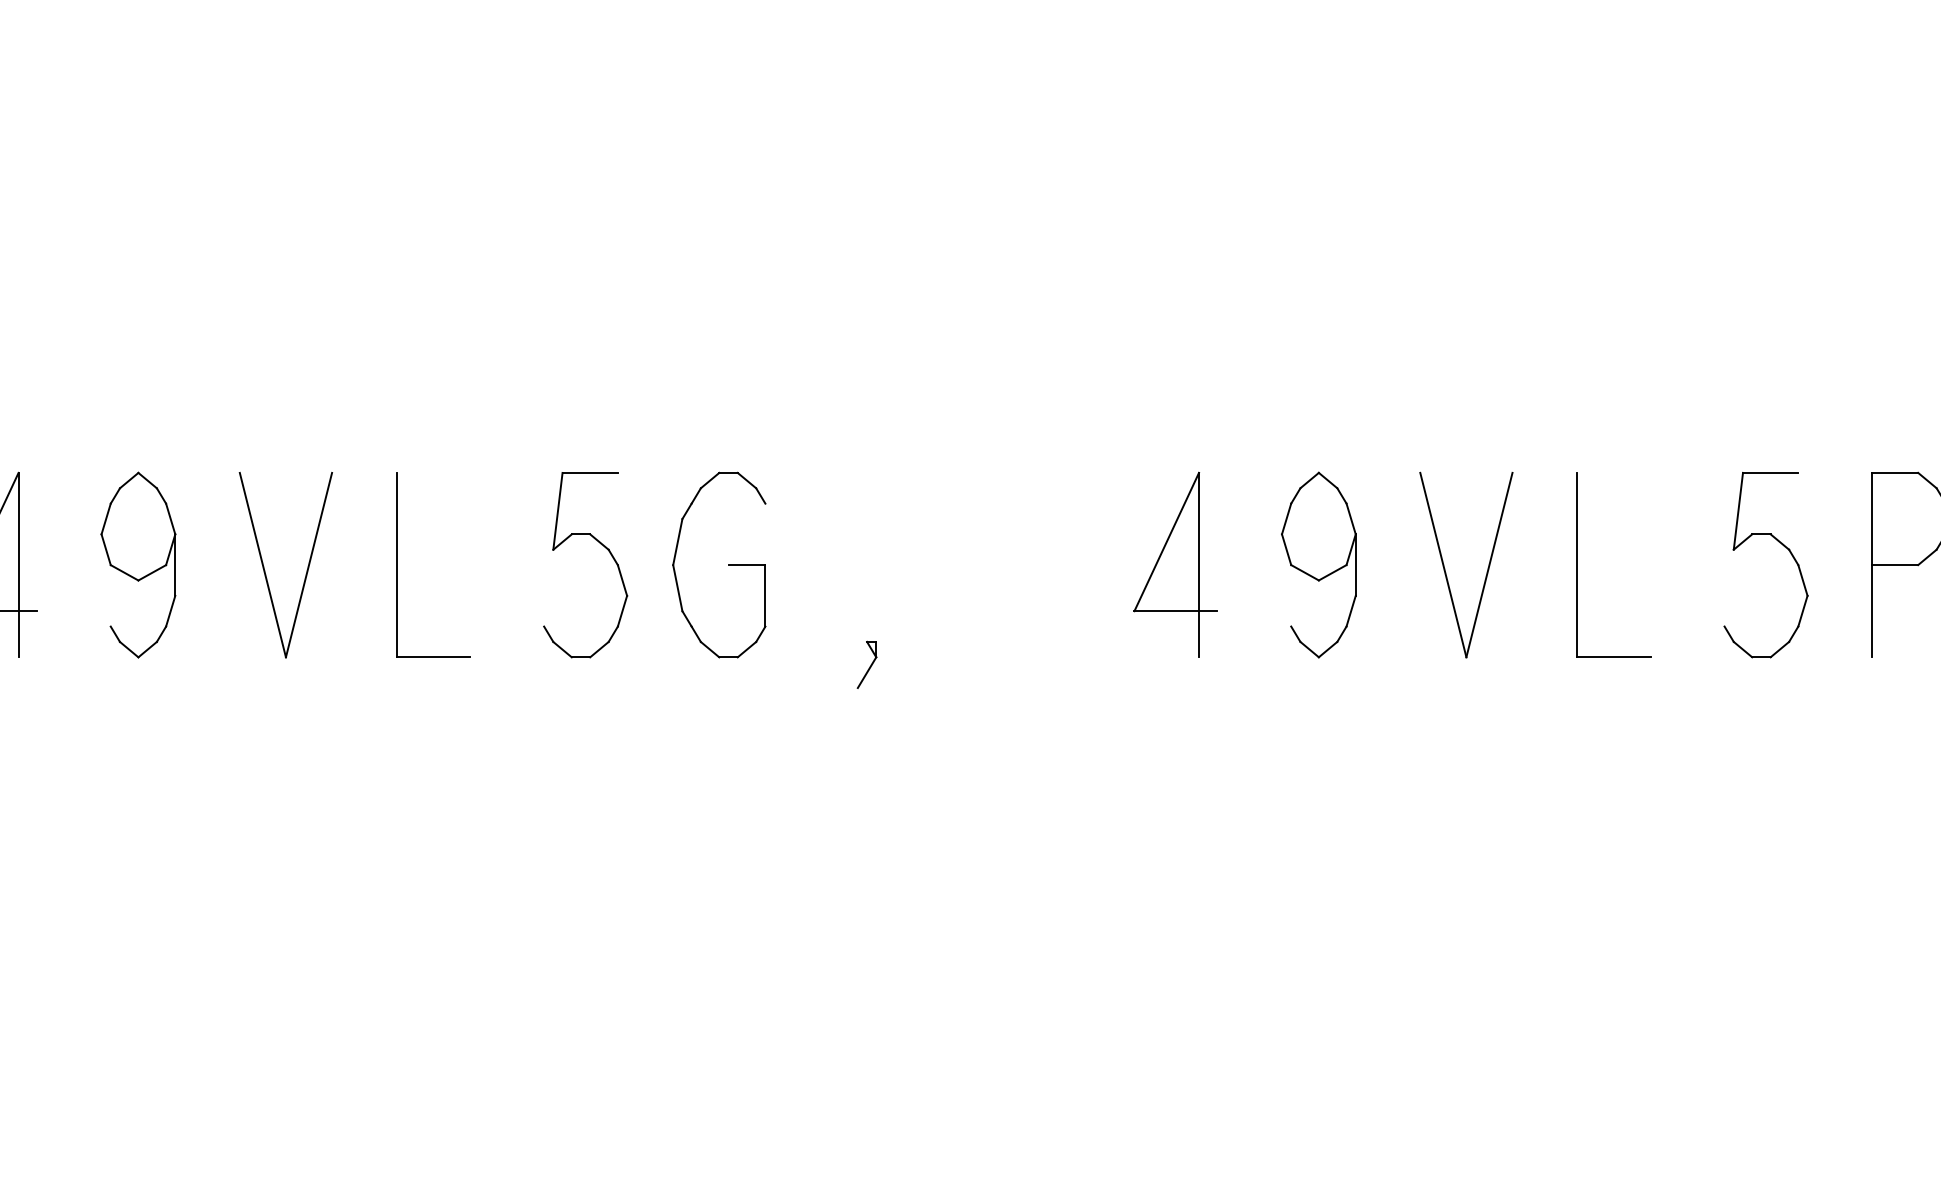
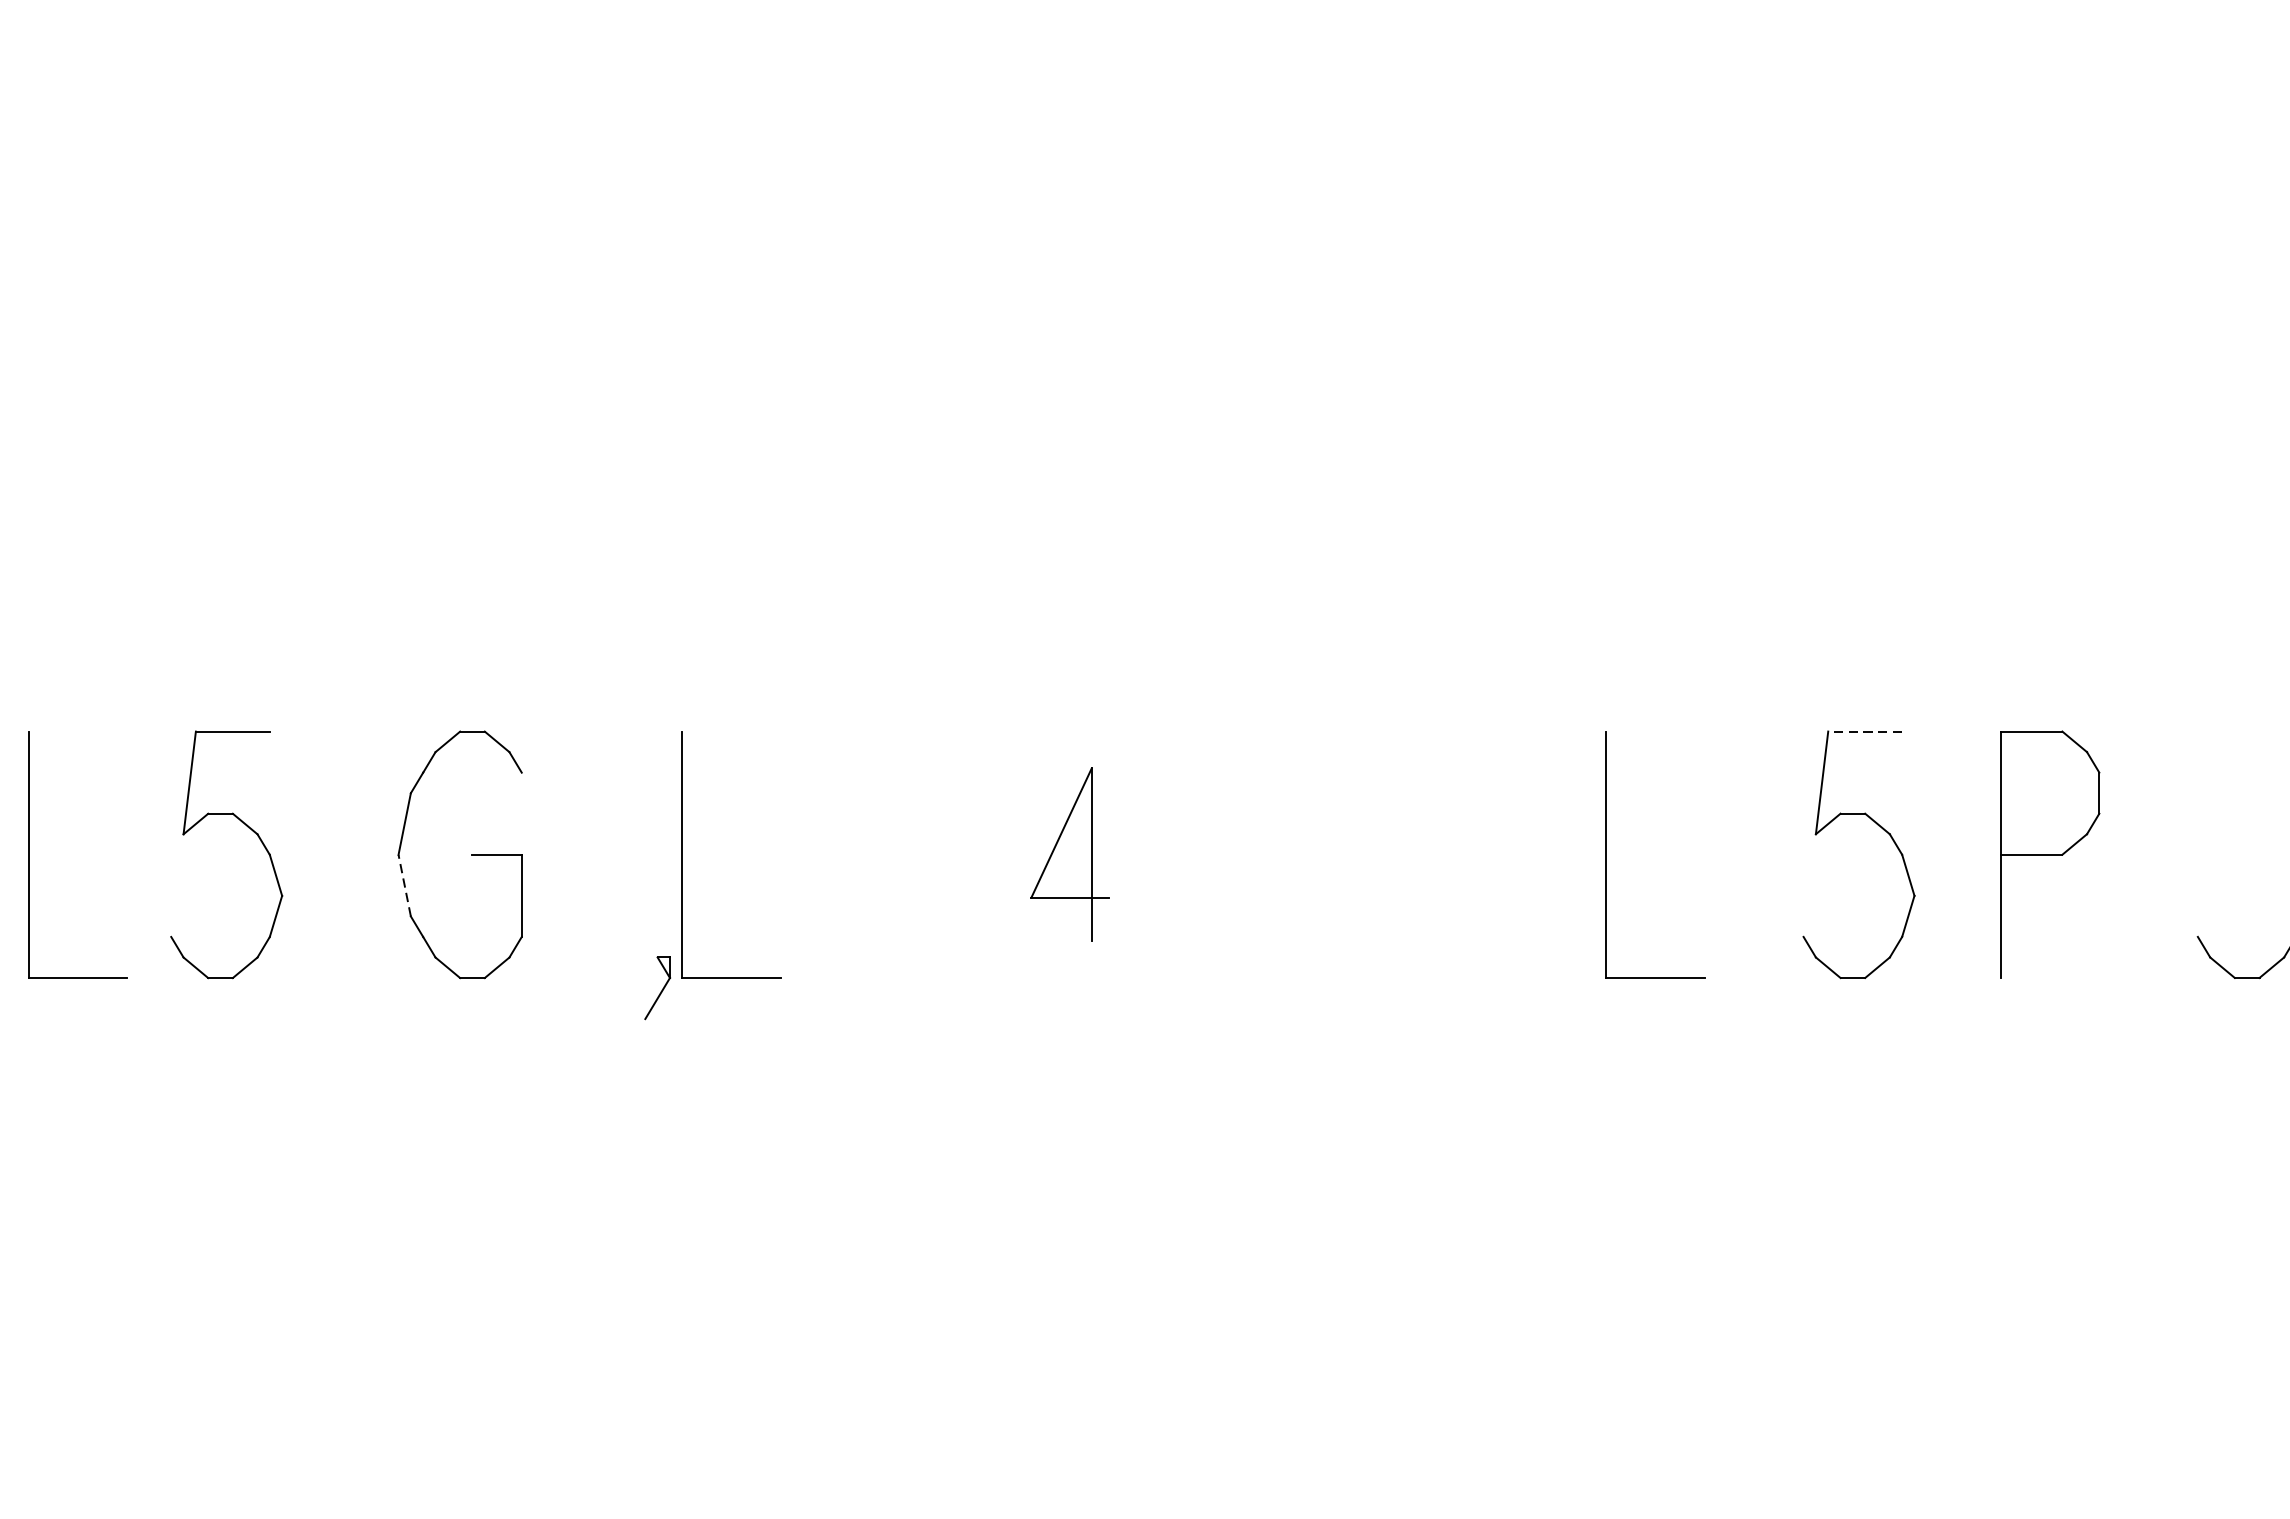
line: (1770, 472) -> (1864, 731), solid -> dashed
part: (601, 545) -> (247, 828), moved
part: (886, 564) -> (683, 853), added
part: (1175, 564) -> (1069, 853), size x0.7
part: (1318, 564) -> (1260, 853), removed
part: (1486, 571) -> (1485, 863), removed
line: (677, 588) -> (404, 886), solid -> dashed

